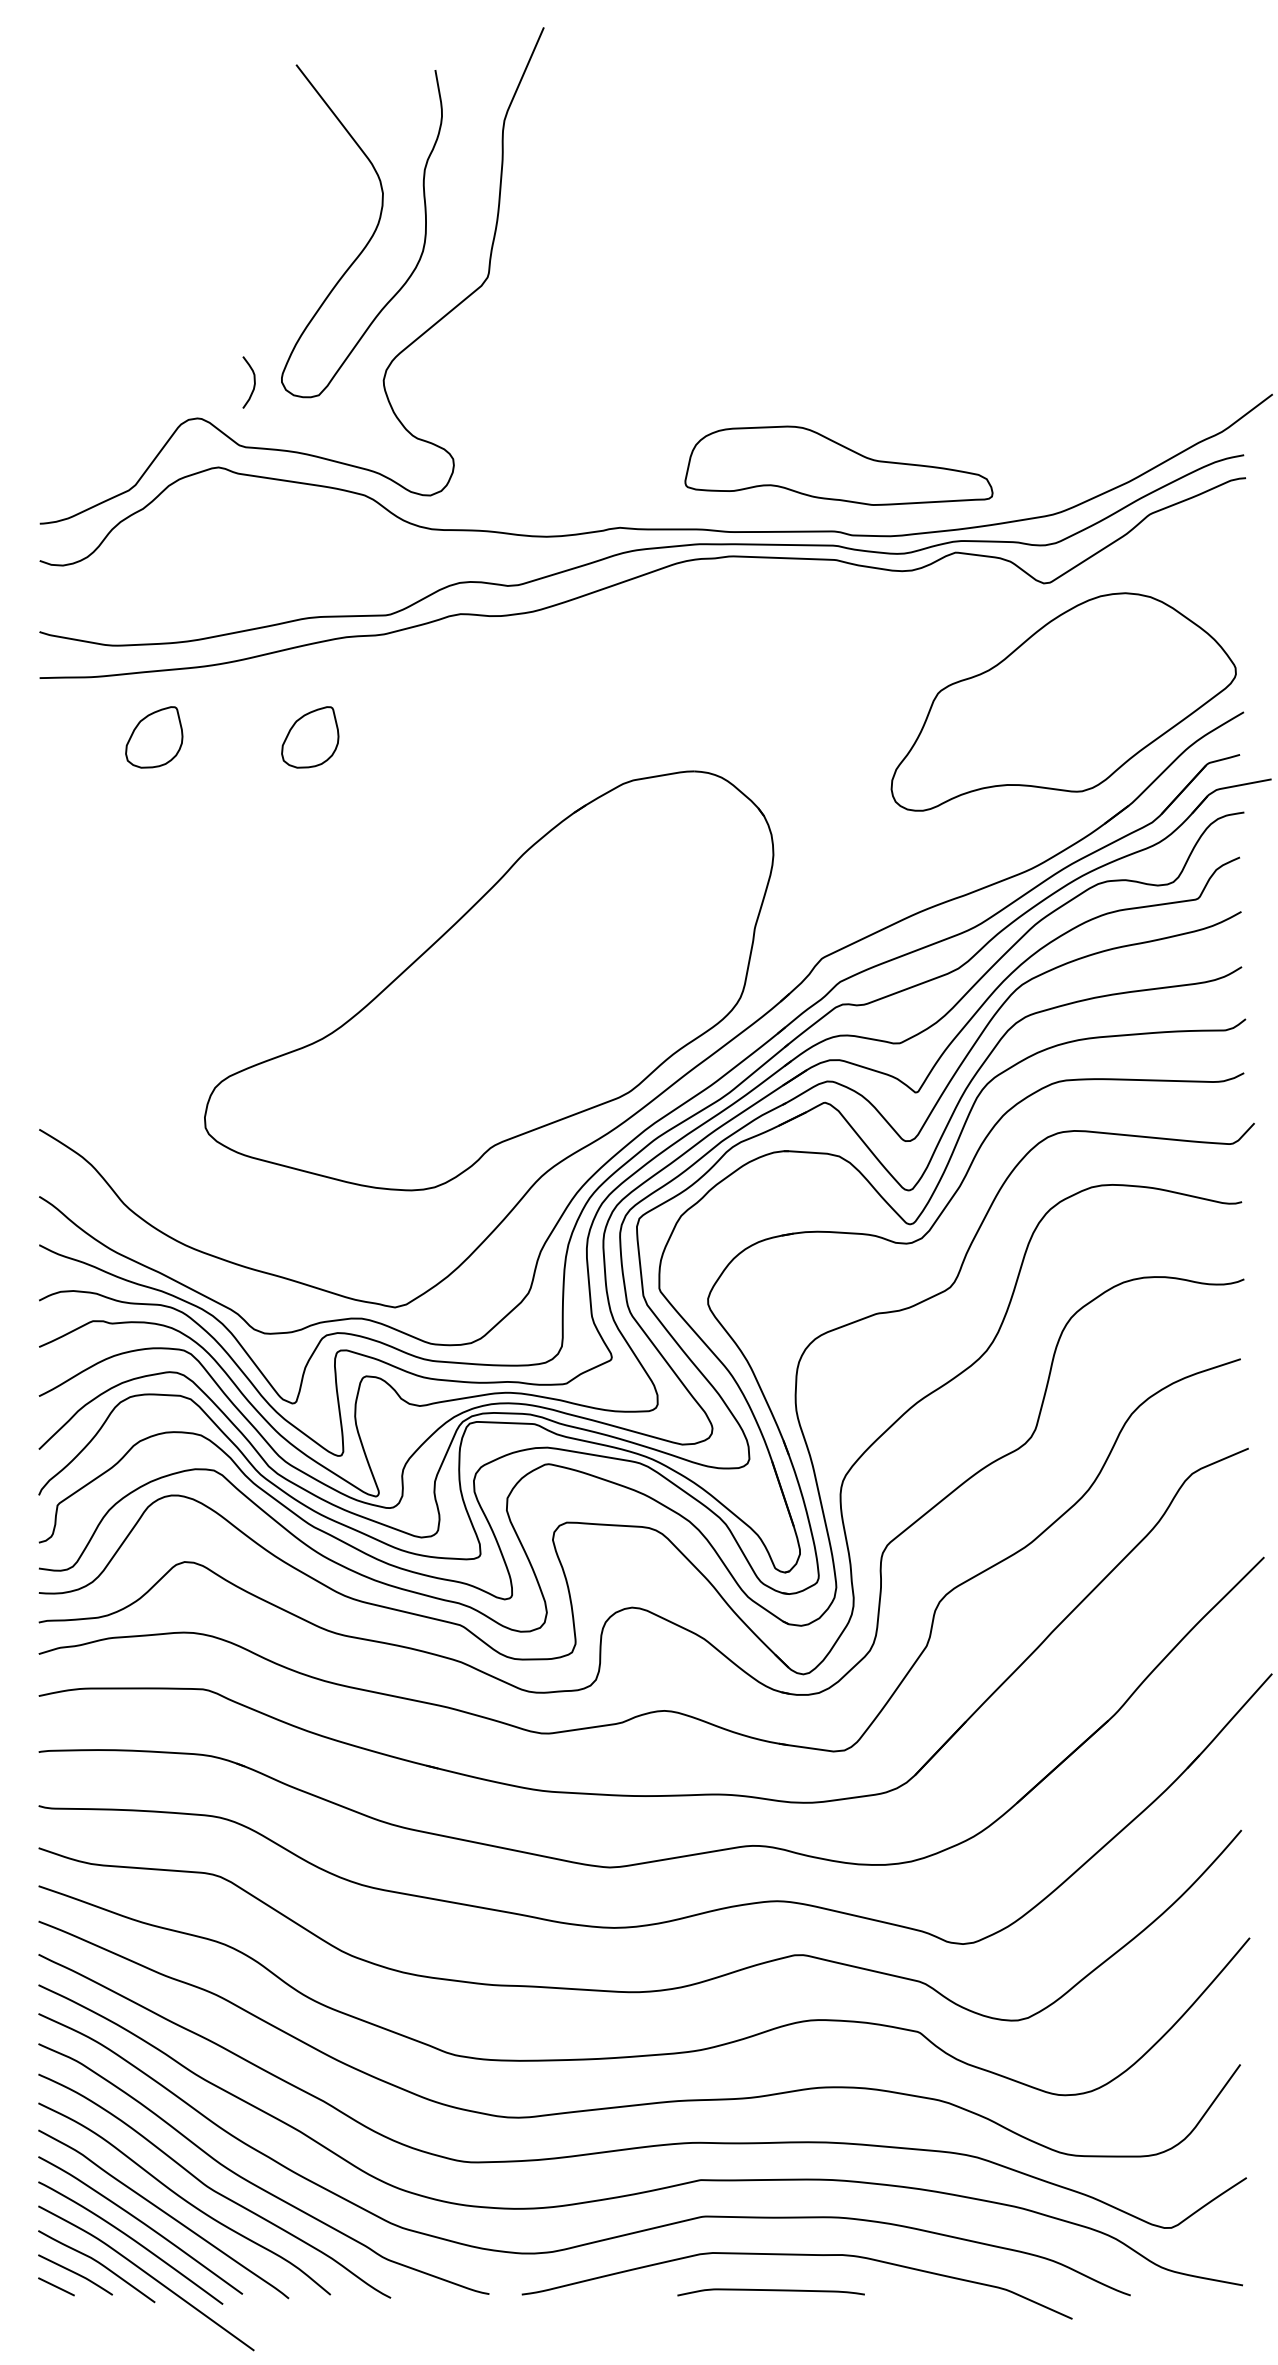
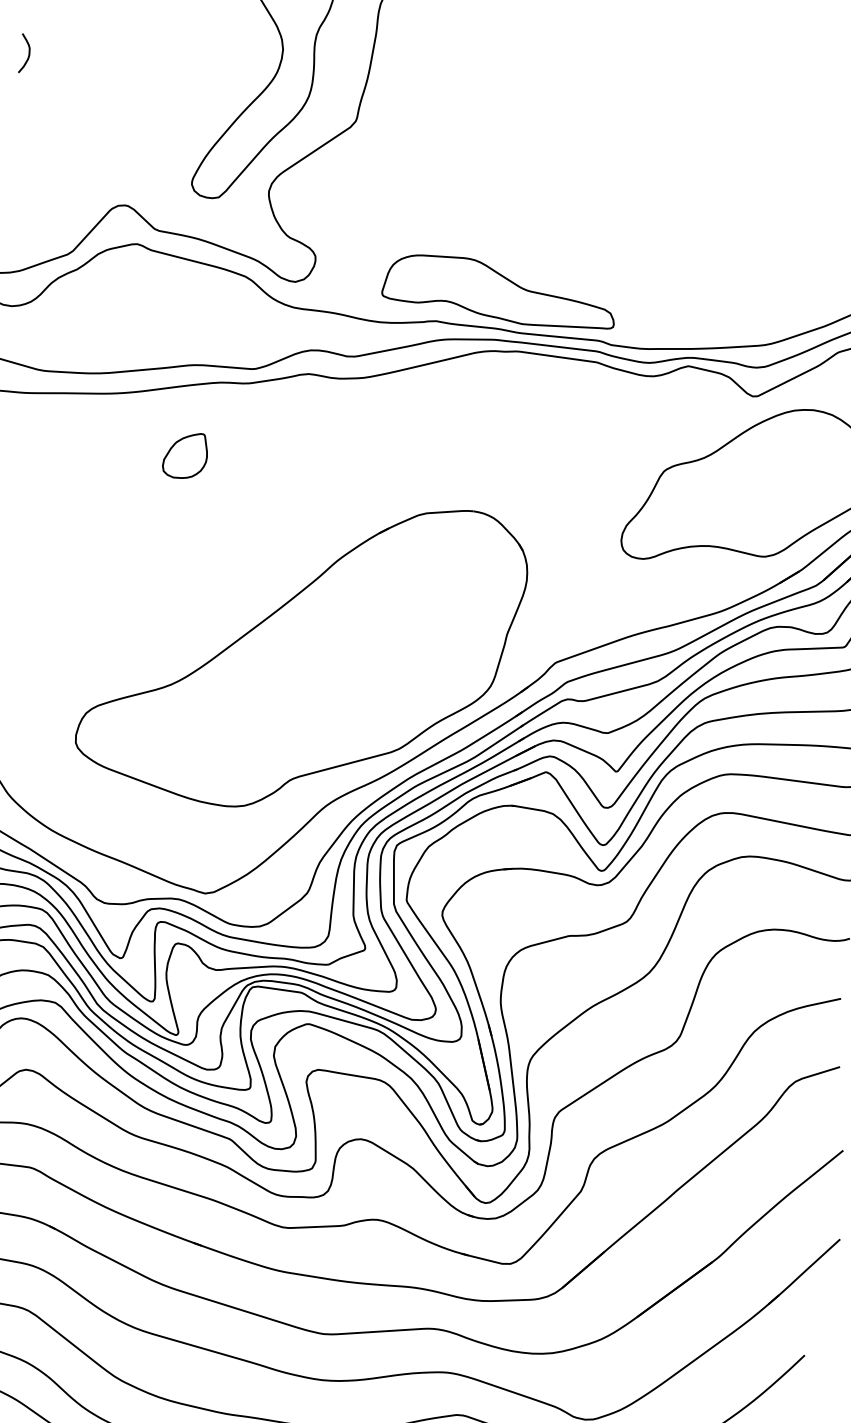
curve: (253, 381) -> (28, 53), moved
part: (838, 465) -> (499, 291), moved
part: (154, 737) -> (67, 443), removed

